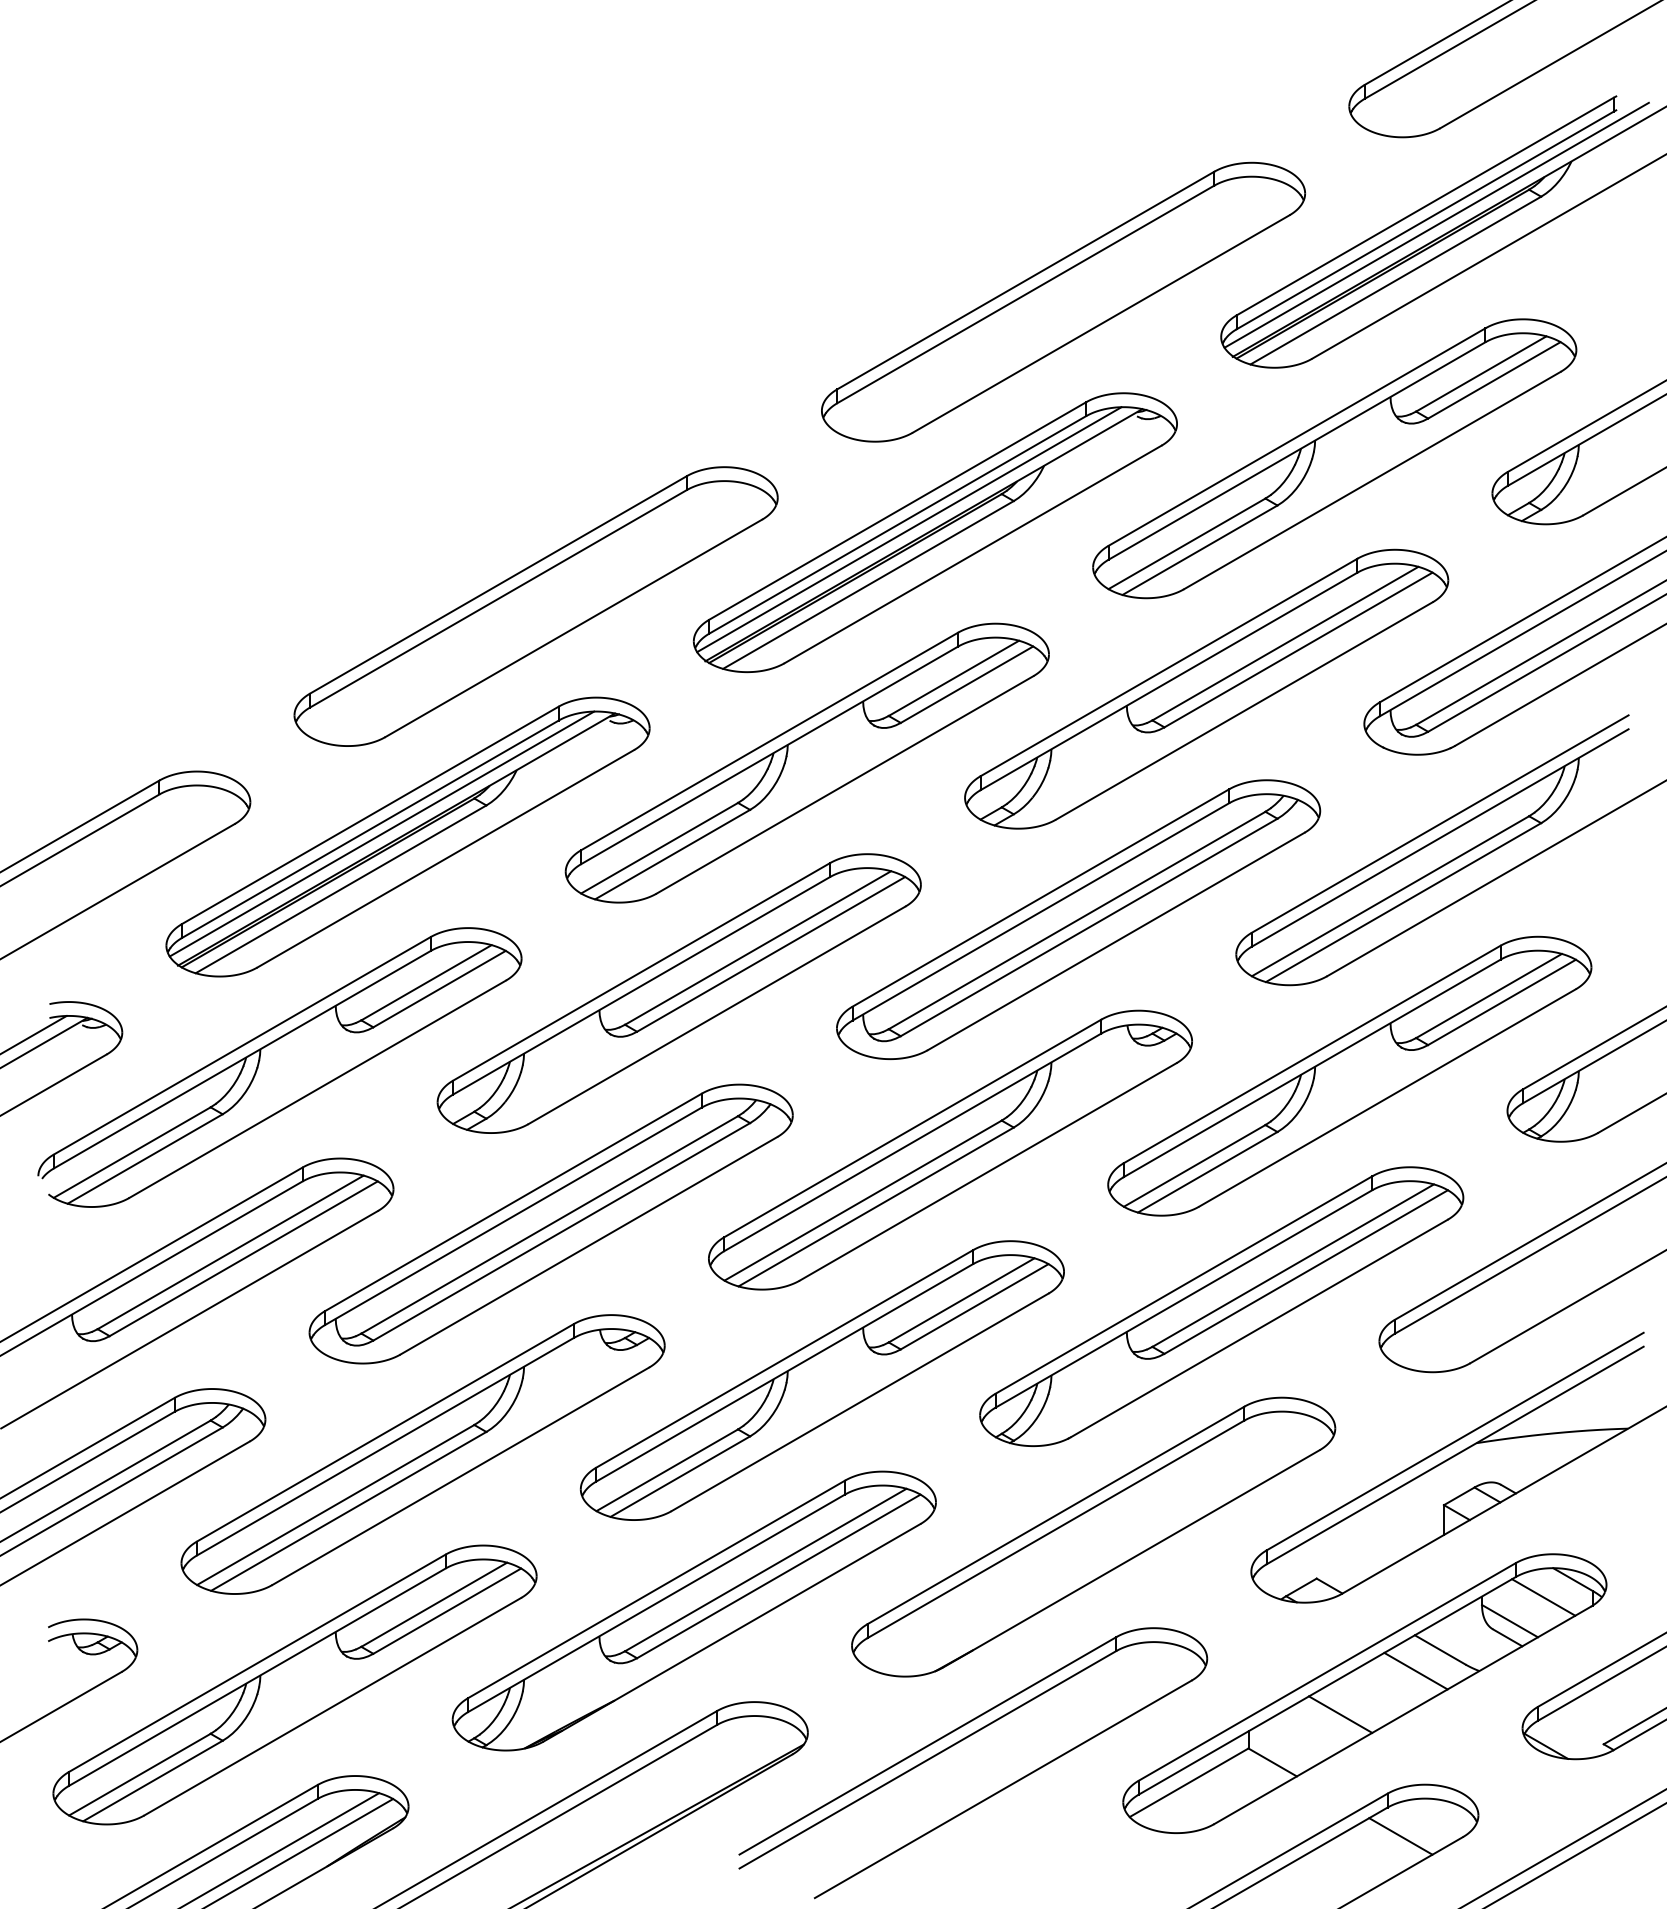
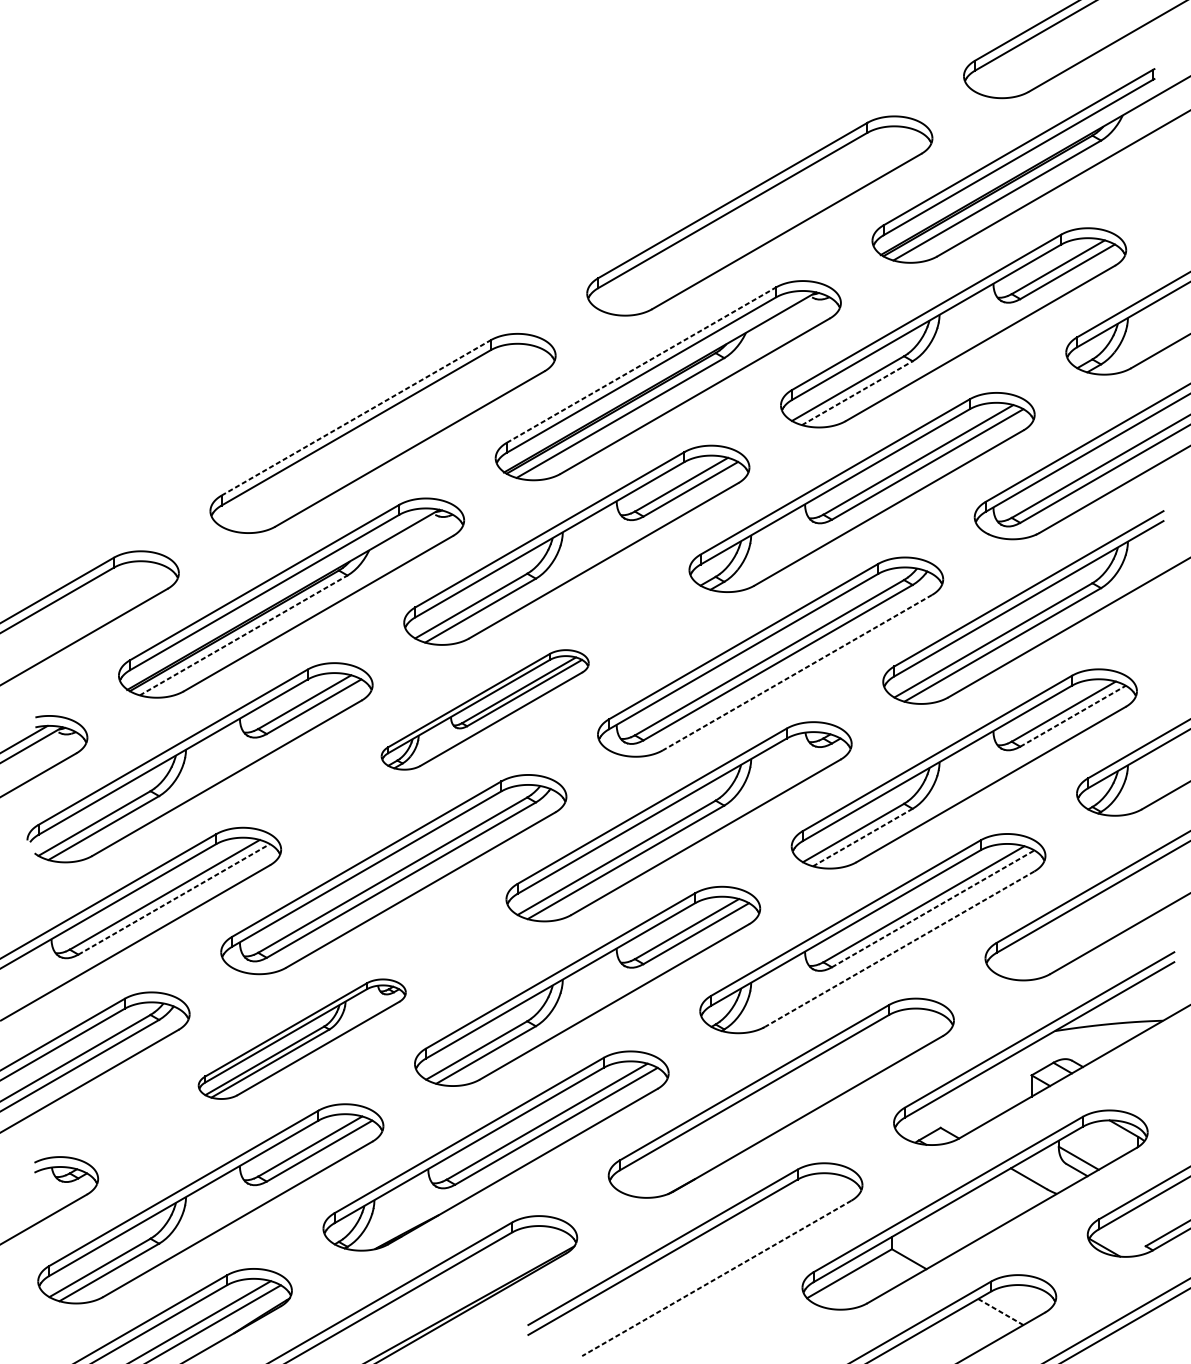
line: (1436, 224) -> (1026, 160), removed
line: (898, 510) -> (641, 364), solid -> dashed
line: (909, 529) -> (649, 378), removed
line: (1200, 550) -> (857, 393), solid -> dashed
line: (498, 584) -> (356, 417), solid -> dashed
line: (381, 833) -> (272, 595), removed
line: (341, 889) -> (244, 635), solid -> dashed
line: (1115, 941) -> (796, 672), solid -> dashed
part: (678, 993) -> (484, 709), size x0.6
line: (1502, 1002) -> (1073, 716), solid -> dashed
line: (1207, 1172) -> (862, 837), solid -> dashed
line: (243, 1258) -> (174, 899), solid -> dashed
line: (1306, 1272) -> (933, 909), solid -> dashed
line: (1258, 1328) -> (899, 949), solid -> dashed
part: (422, 1454) -> (301, 1039), size x0.6
line: (1543, 1597) -> (1102, 1141), removed
line: (1415, 1670) -> (1011, 1193), removed
line: (1340, 1714) -> (957, 1224), removed
line: (1002, 1789) -> (716, 1278), solid -> dashed
line: (1400, 1836) -> (1000, 1312), solid -> dashed

